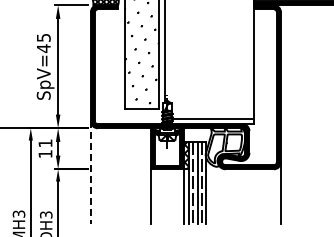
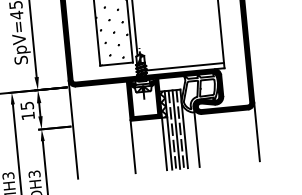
text: (45, 143) -> (27, 105), 11 -> 15
line: (90, 173) -> (73, 130), dashed -> solid
line: (218, 192) -> (197, 136), added

